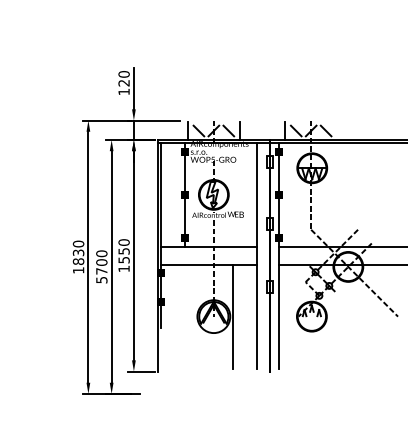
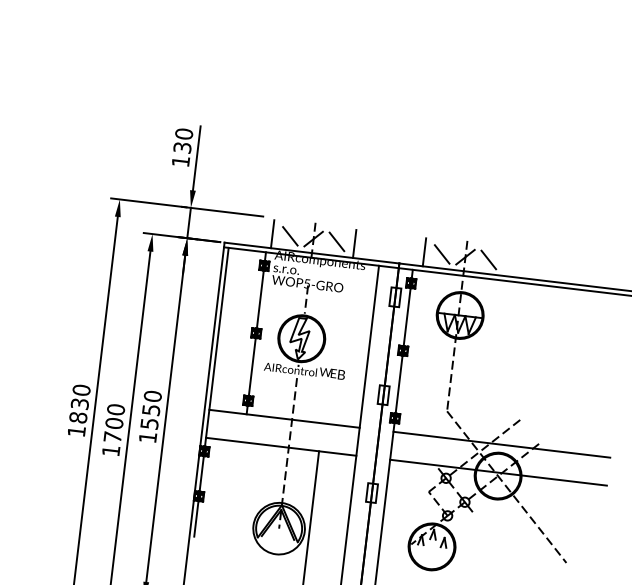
text: (124, 83) -> (183, 148), 120 -> 130
text: (101, 280) -> (110, 451), 5700 -> 1700

